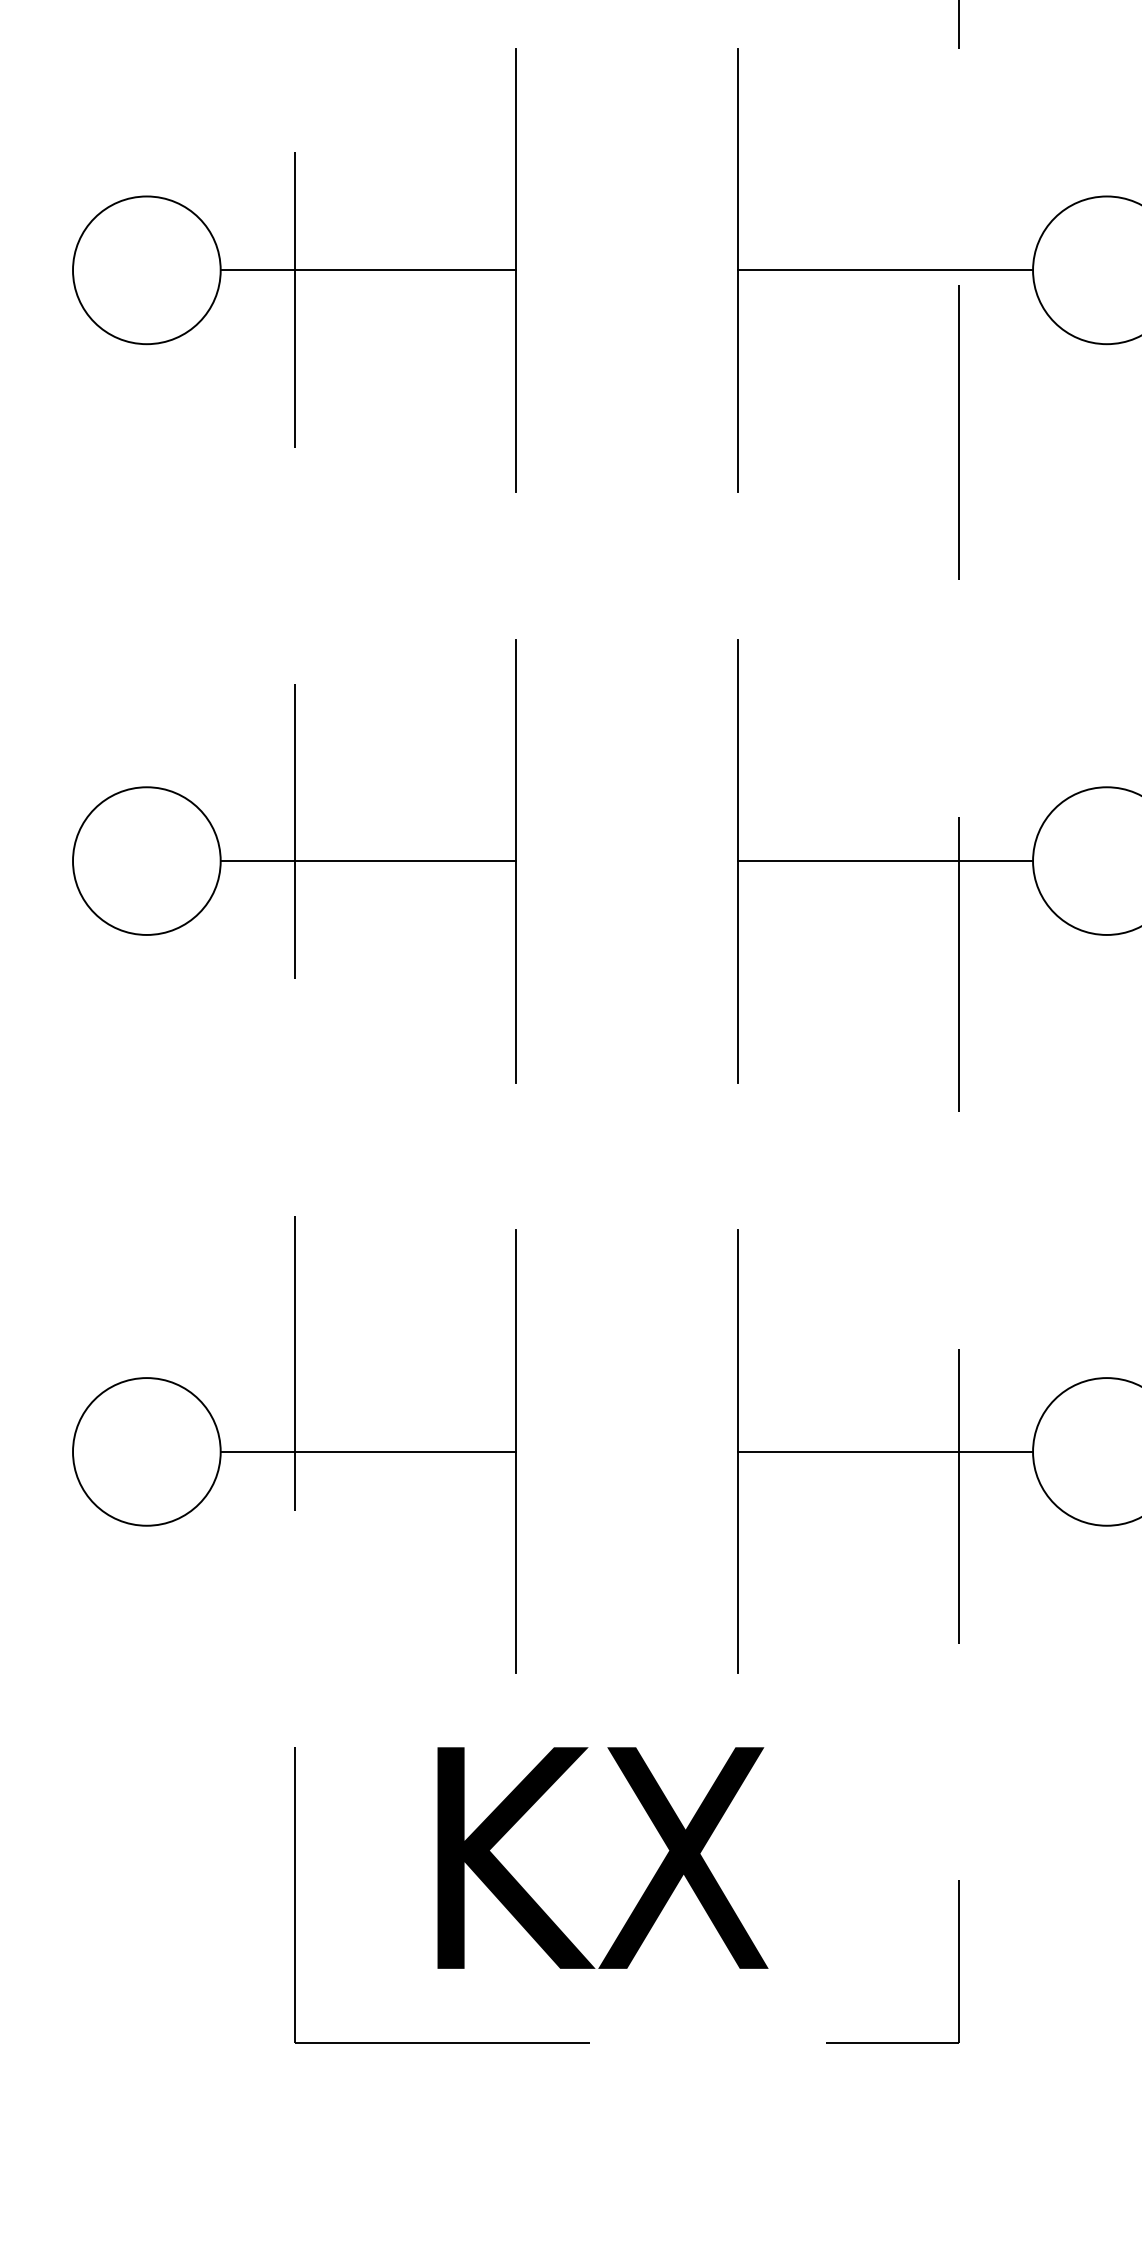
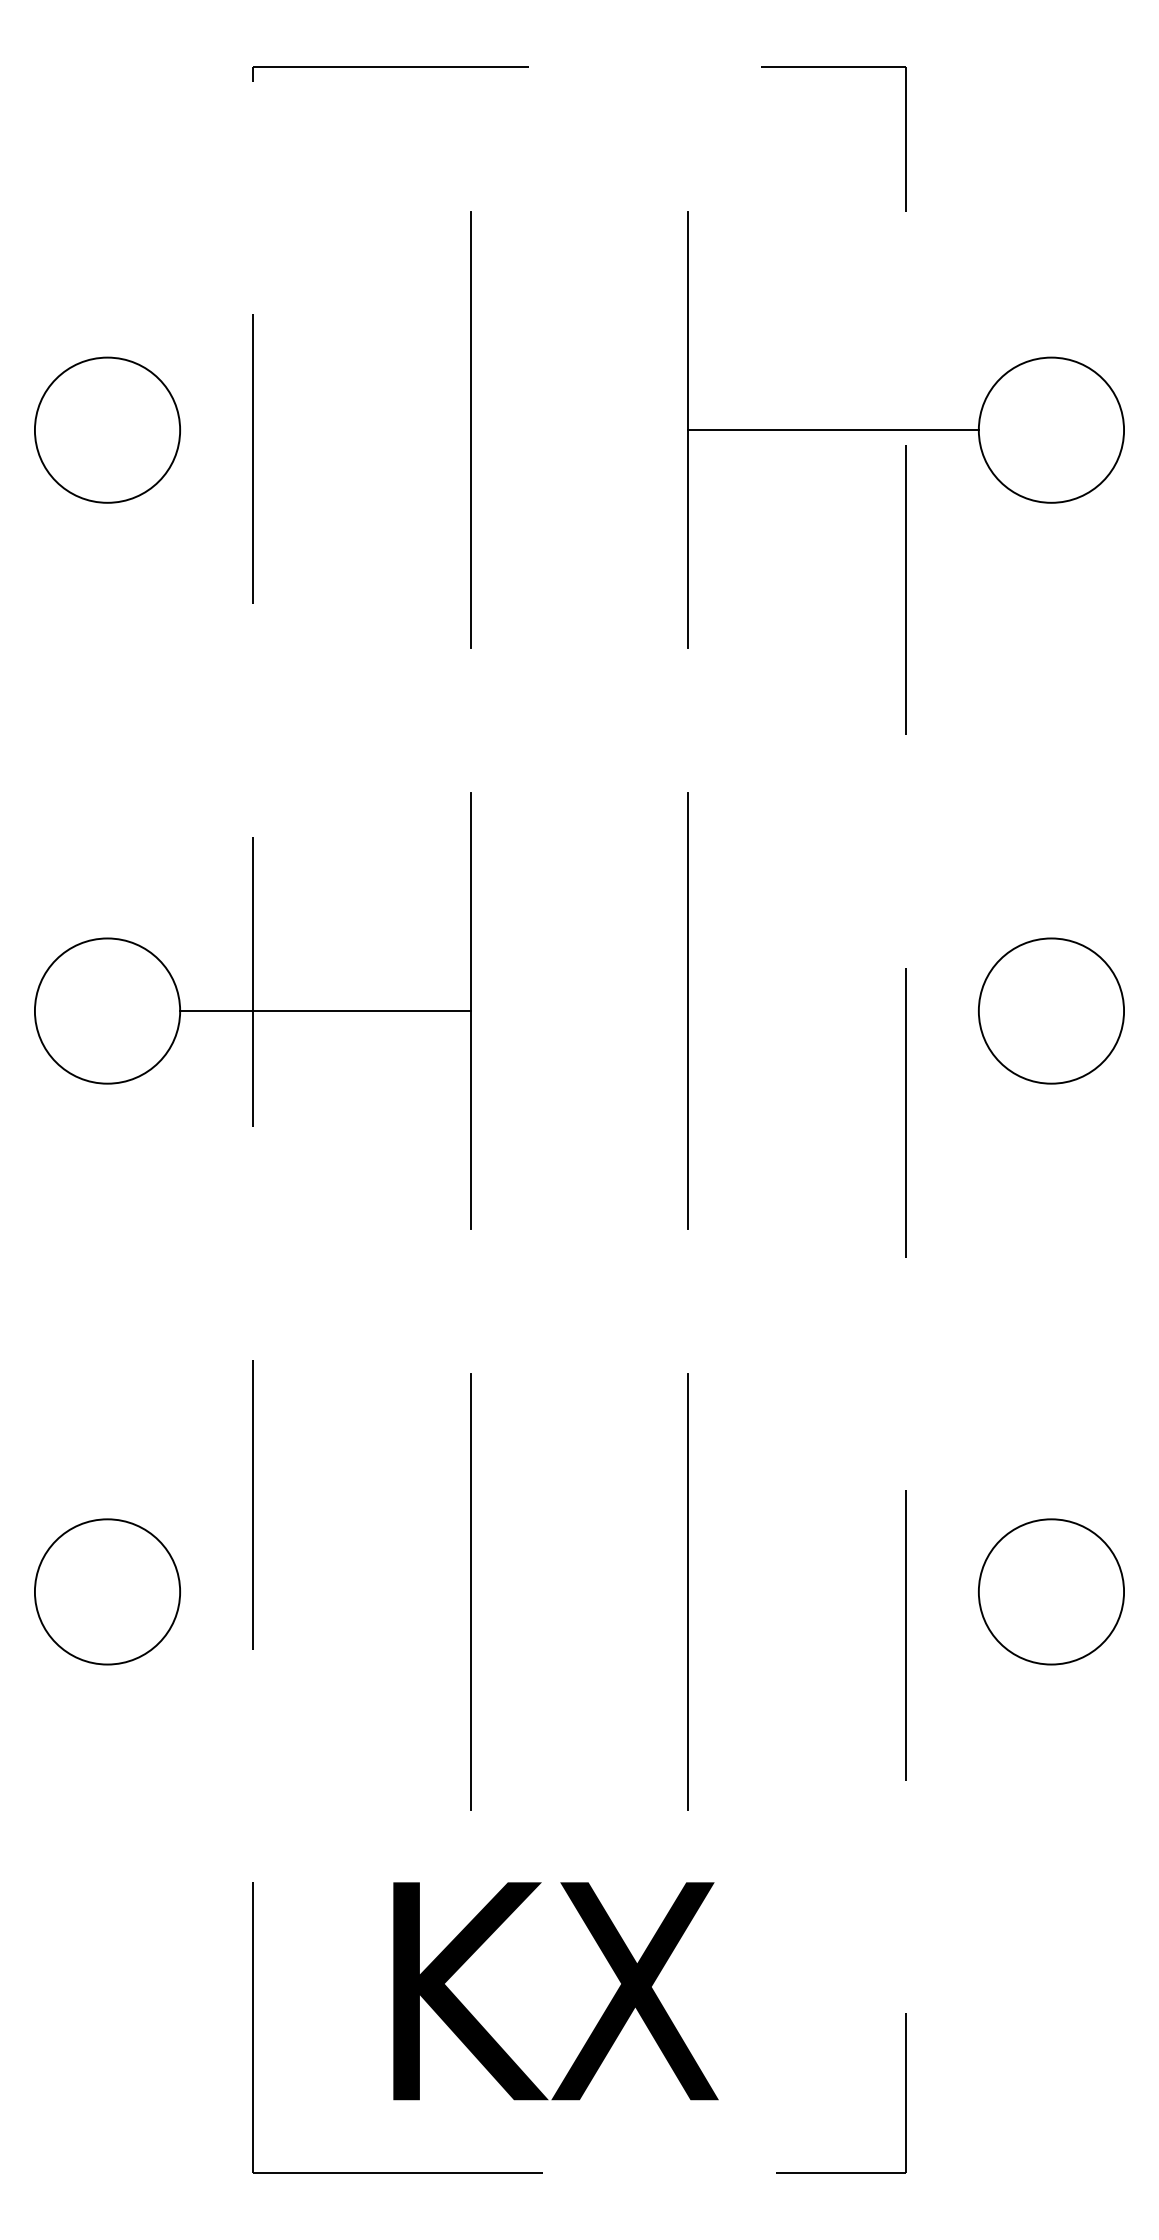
line: (368, 270) -> (325, 430), removed
line: (885, 861) -> (833, 1011), removed
line: (368, 1451) -> (325, 1591), removed
line: (885, 1451) -> (833, 1591), removed

